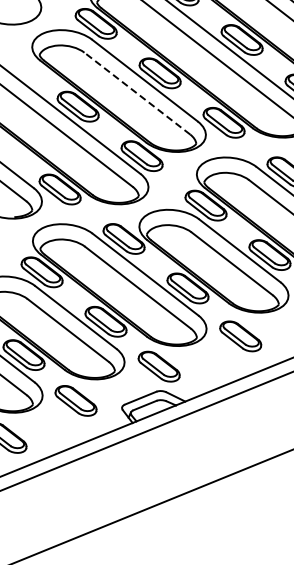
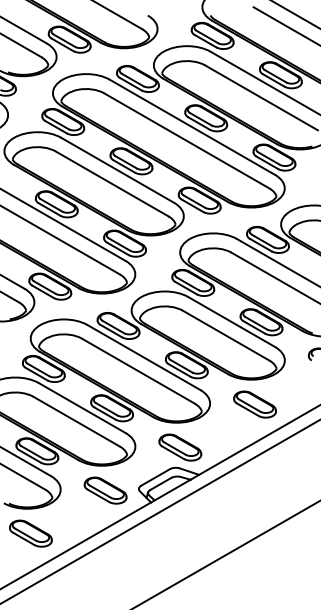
line: (136, 93) -> (111, 183), dashed -> solid
part: (240, 336) -> (254, 404), moved
part: (159, 366) -> (180, 447), moved
part: (76, 400) -> (105, 490), moved

